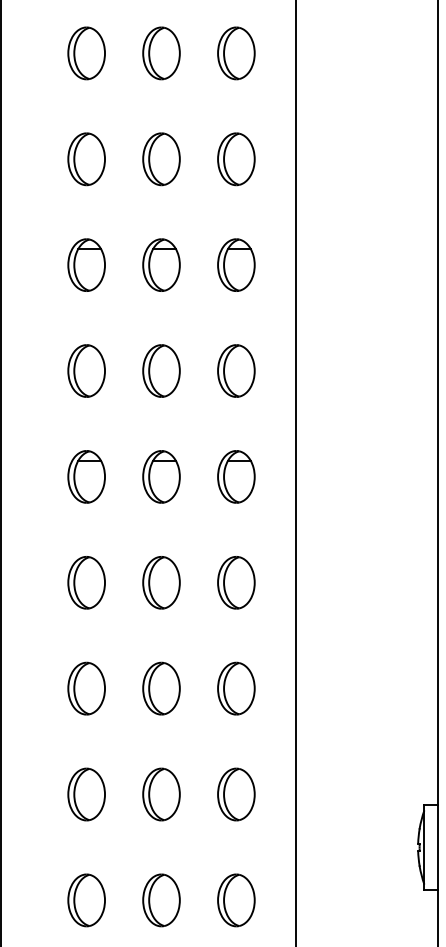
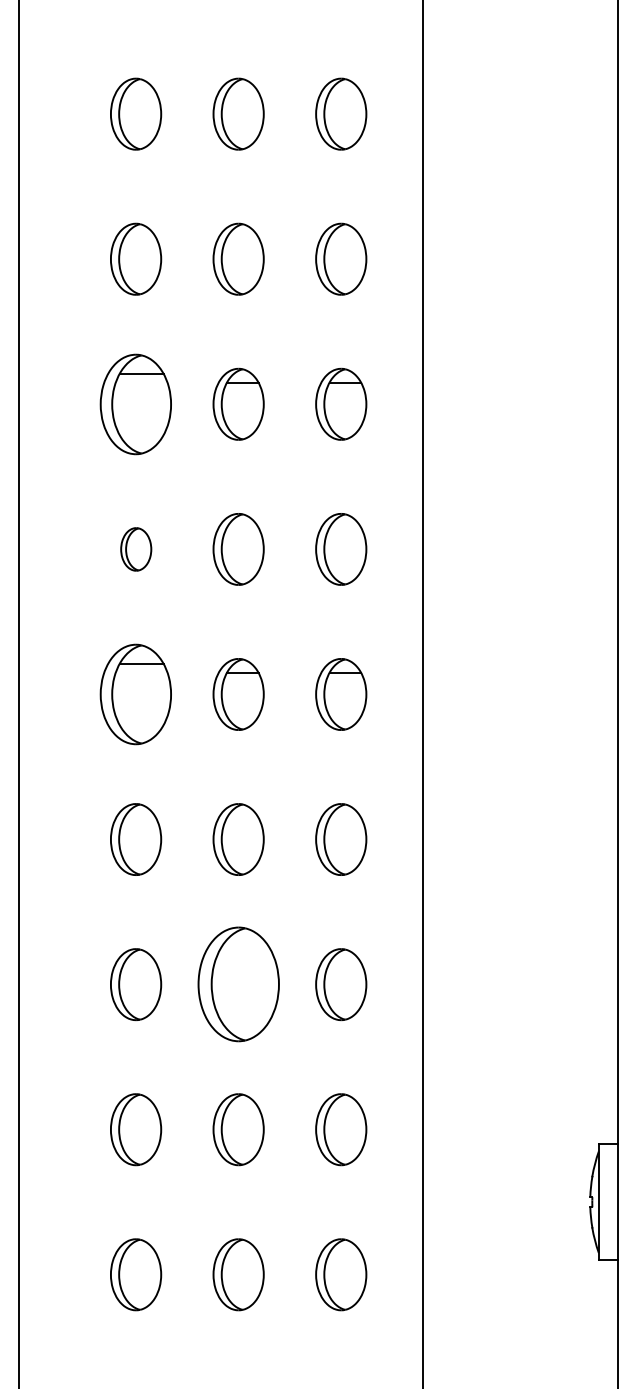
part: (86, 264) -> (136, 403), size x1.4
part: (86, 371) -> (136, 549), size x0.6
part: (86, 476) -> (136, 694), size x1.4
part: (161, 688) -> (238, 984), size x1.6

